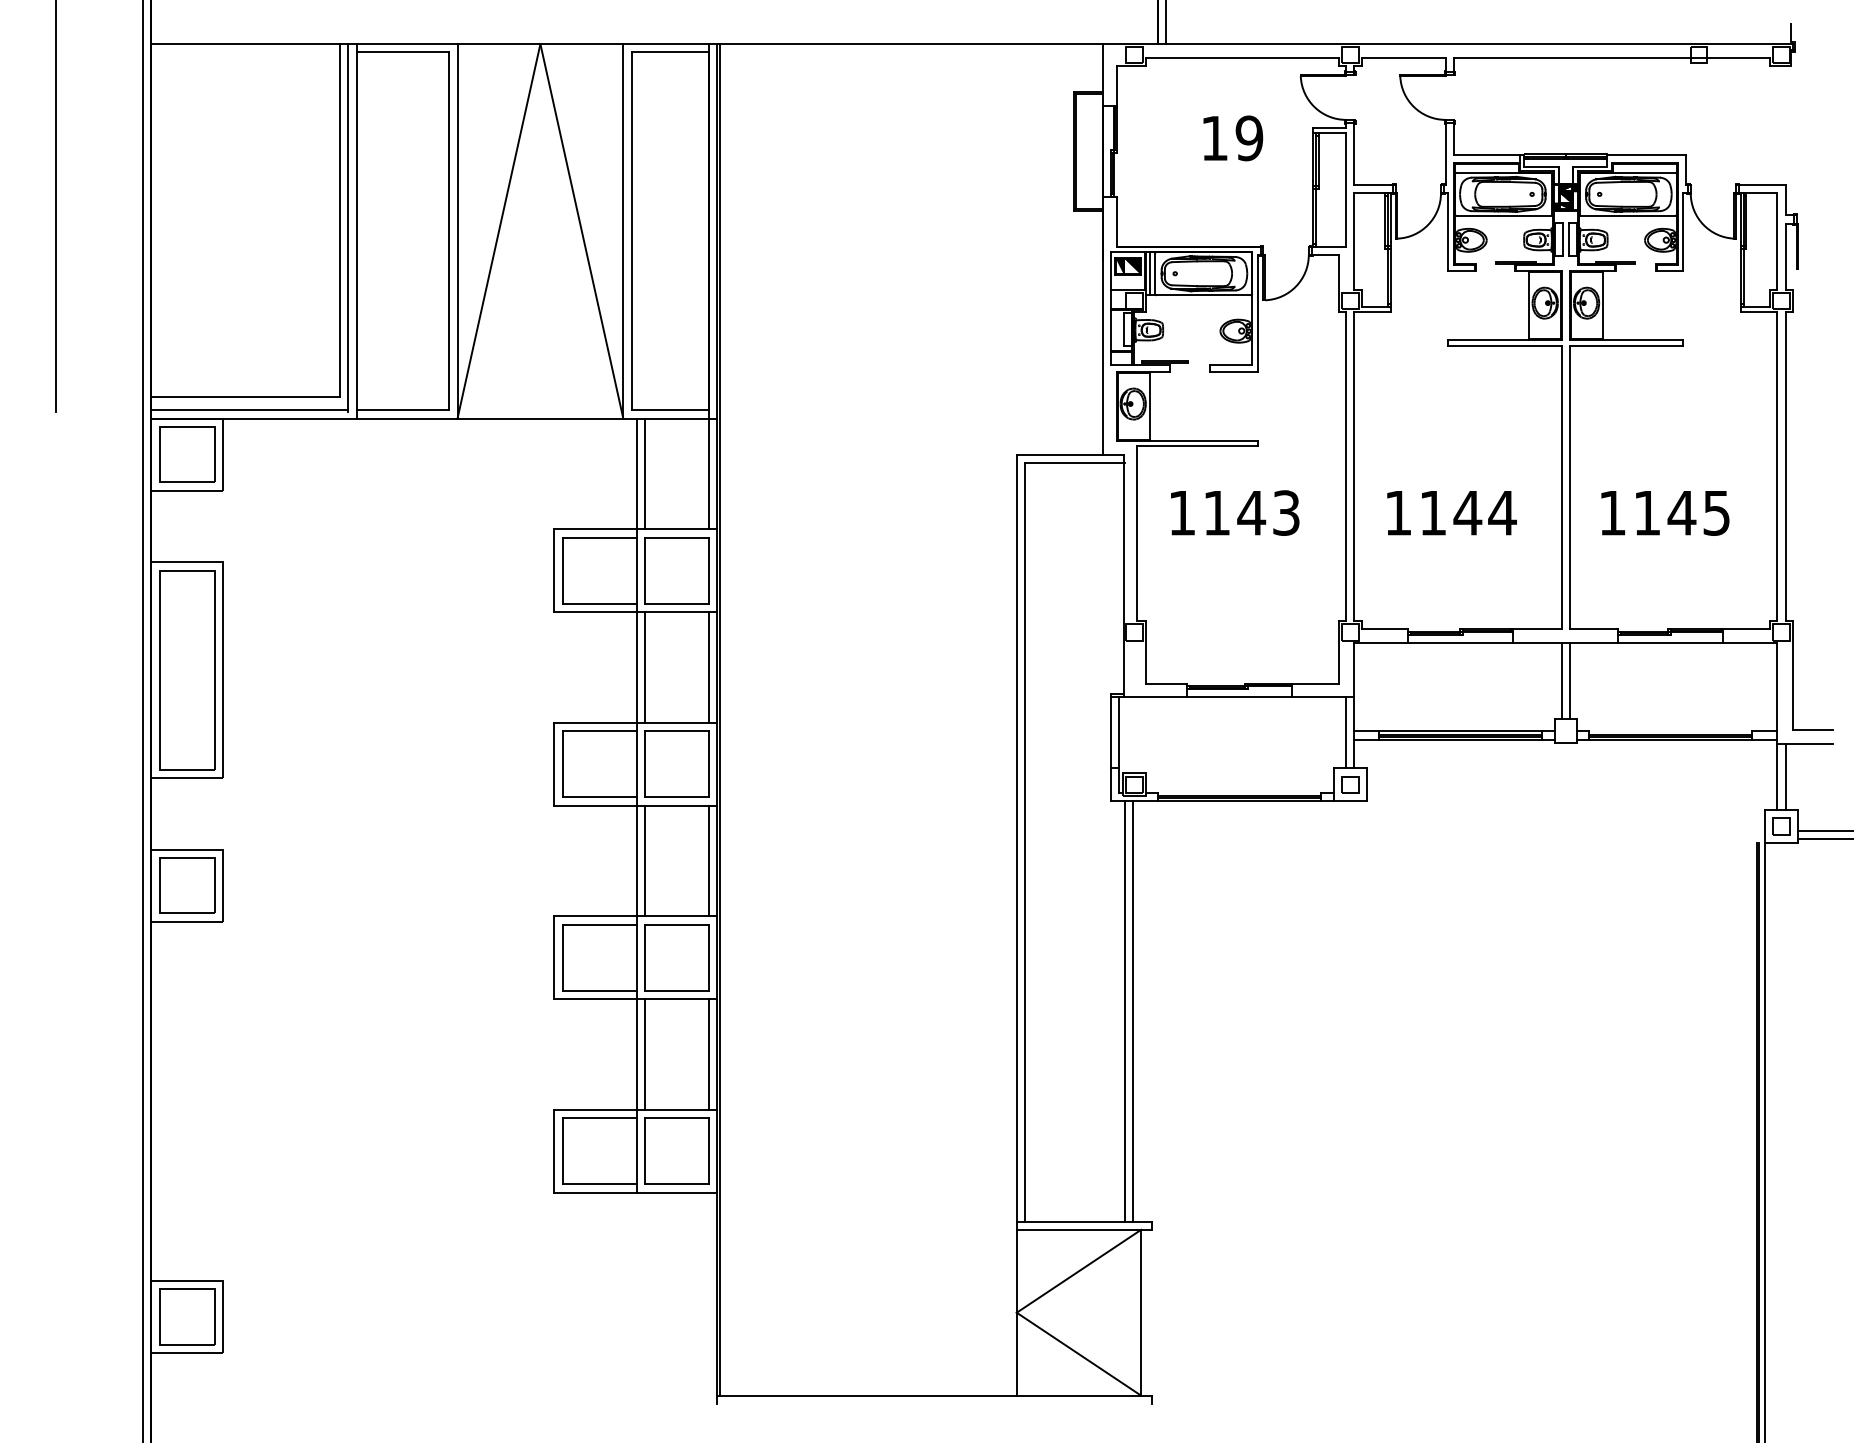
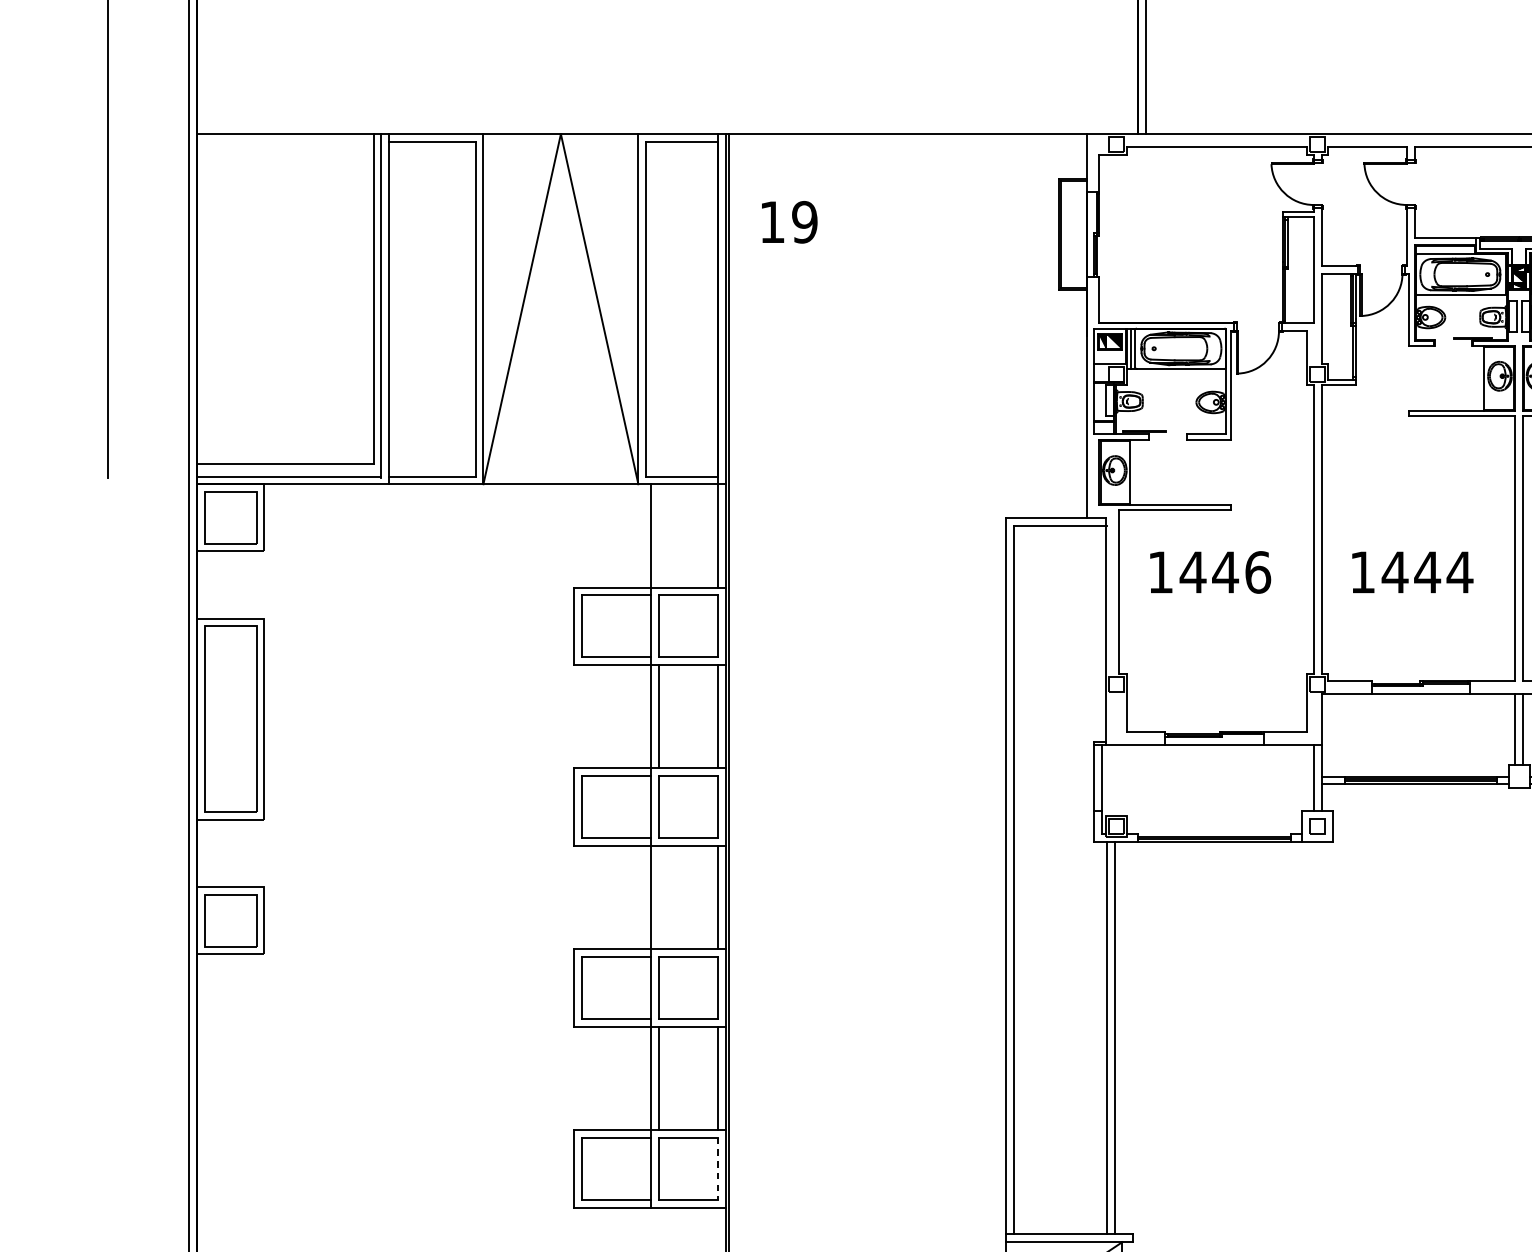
text: (1233, 138) -> (789, 222), moved
line: (645, 473) -> (659, 535), removed
text: (1251, 512) -> (1225, 571), 1143 -> 1446
text: (1432, 513) -> (1394, 572), 1144 -> 1444
line: (645, 860) -> (659, 897), removed
line: (709, 1151) -> (718, 1169), solid -> dashed

